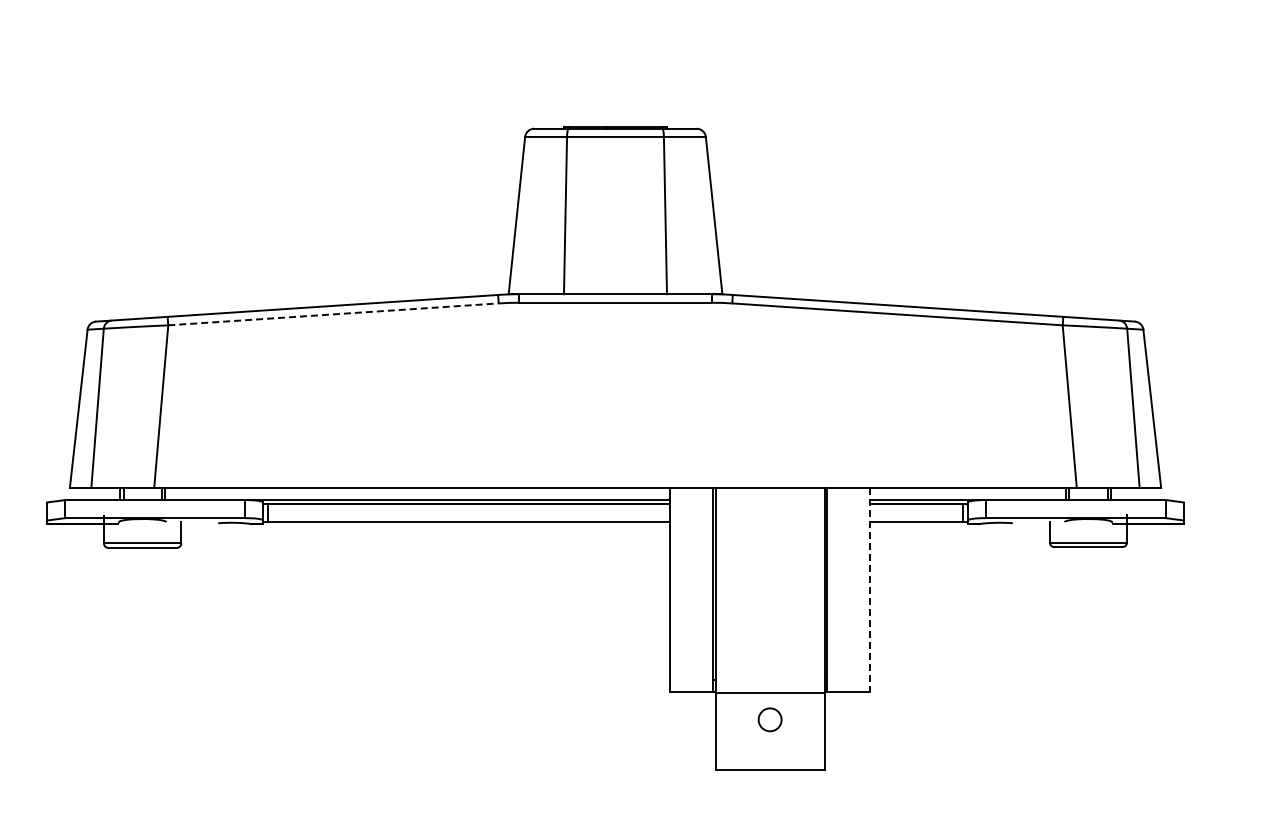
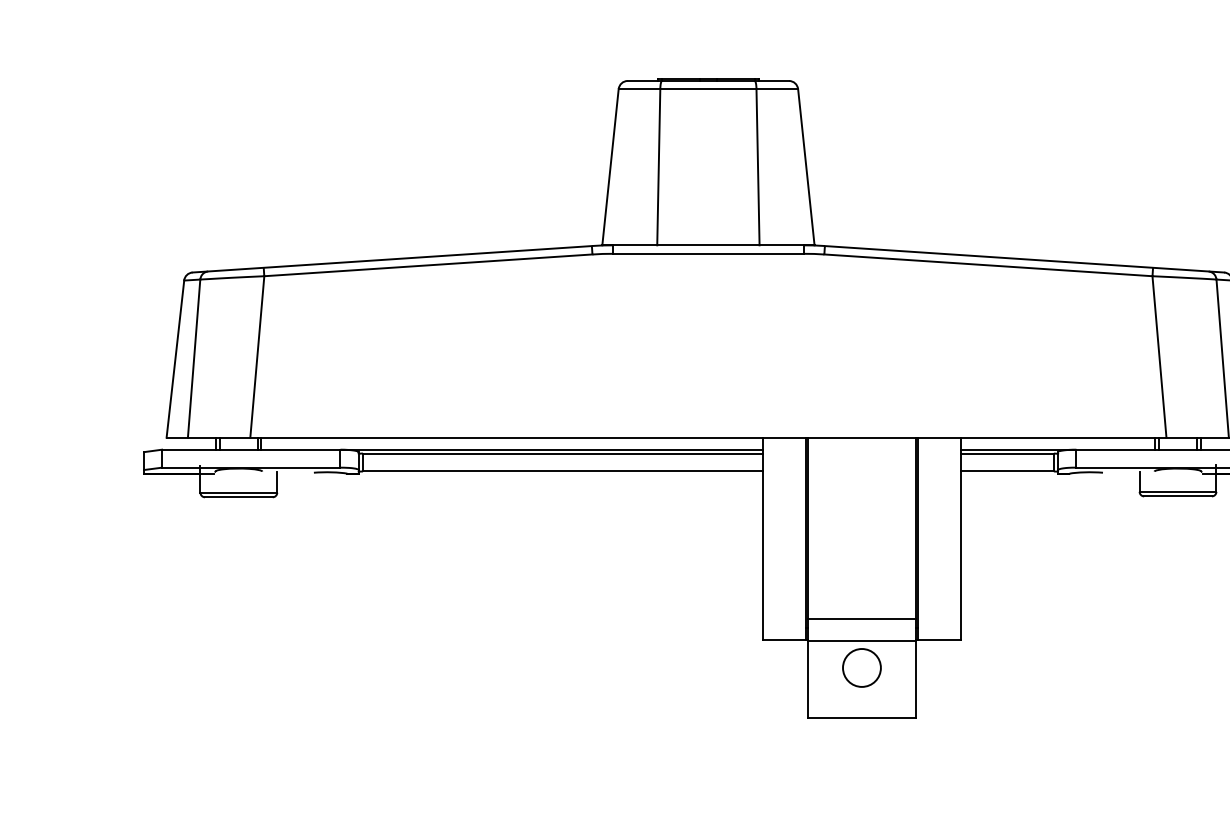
line: (333, 314) -> (428, 265), dashed -> solid
line: (870, 589) -> (961, 538), dashed -> solid
line: (769, 670) -> (861, 618), added
circle: (770, 719) -> (862, 667), size x1.67

